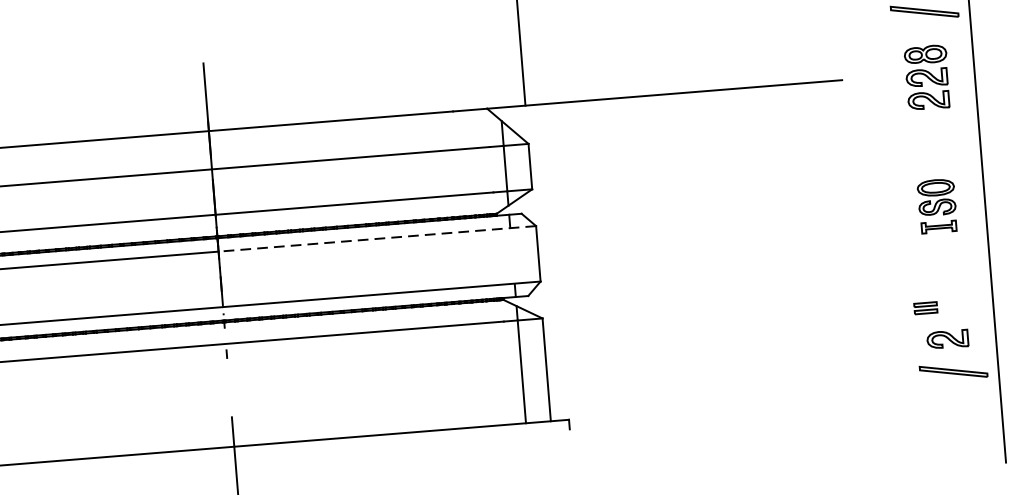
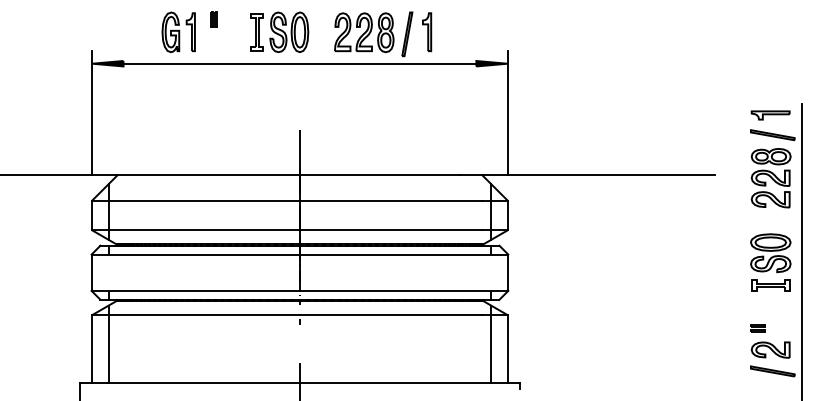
part: (926, 78) -> (770, 178), size x1.43
part: (936, 206) -> (770, 262), size x1.67
line: (376, 238) -> (403, 254), dashed -> solid
part: (947, 338) -> (770, 349), size x1.43

